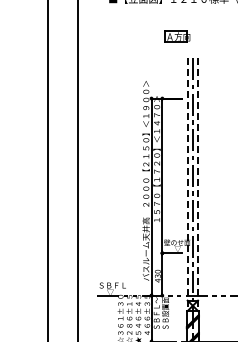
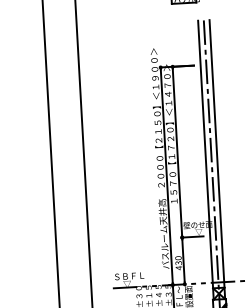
line: (187, 185) -> (205, 161), dashed -> solid
line: (198, 185) -> (217, 160), dashed -> solid

